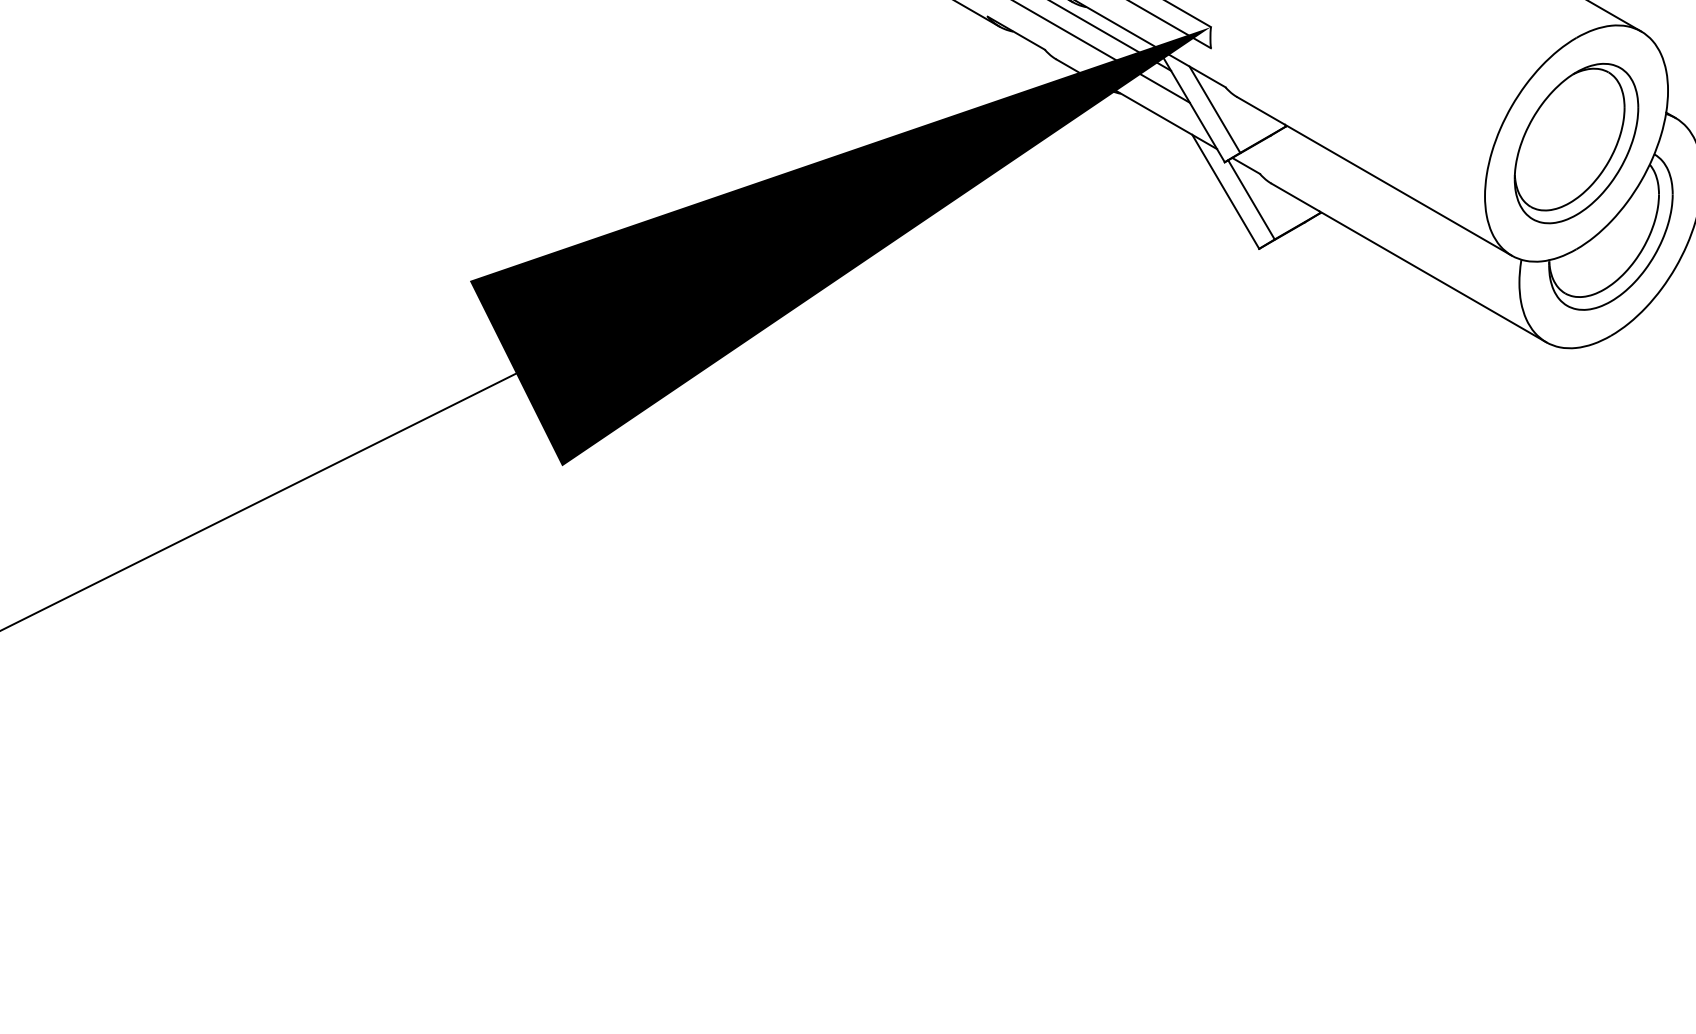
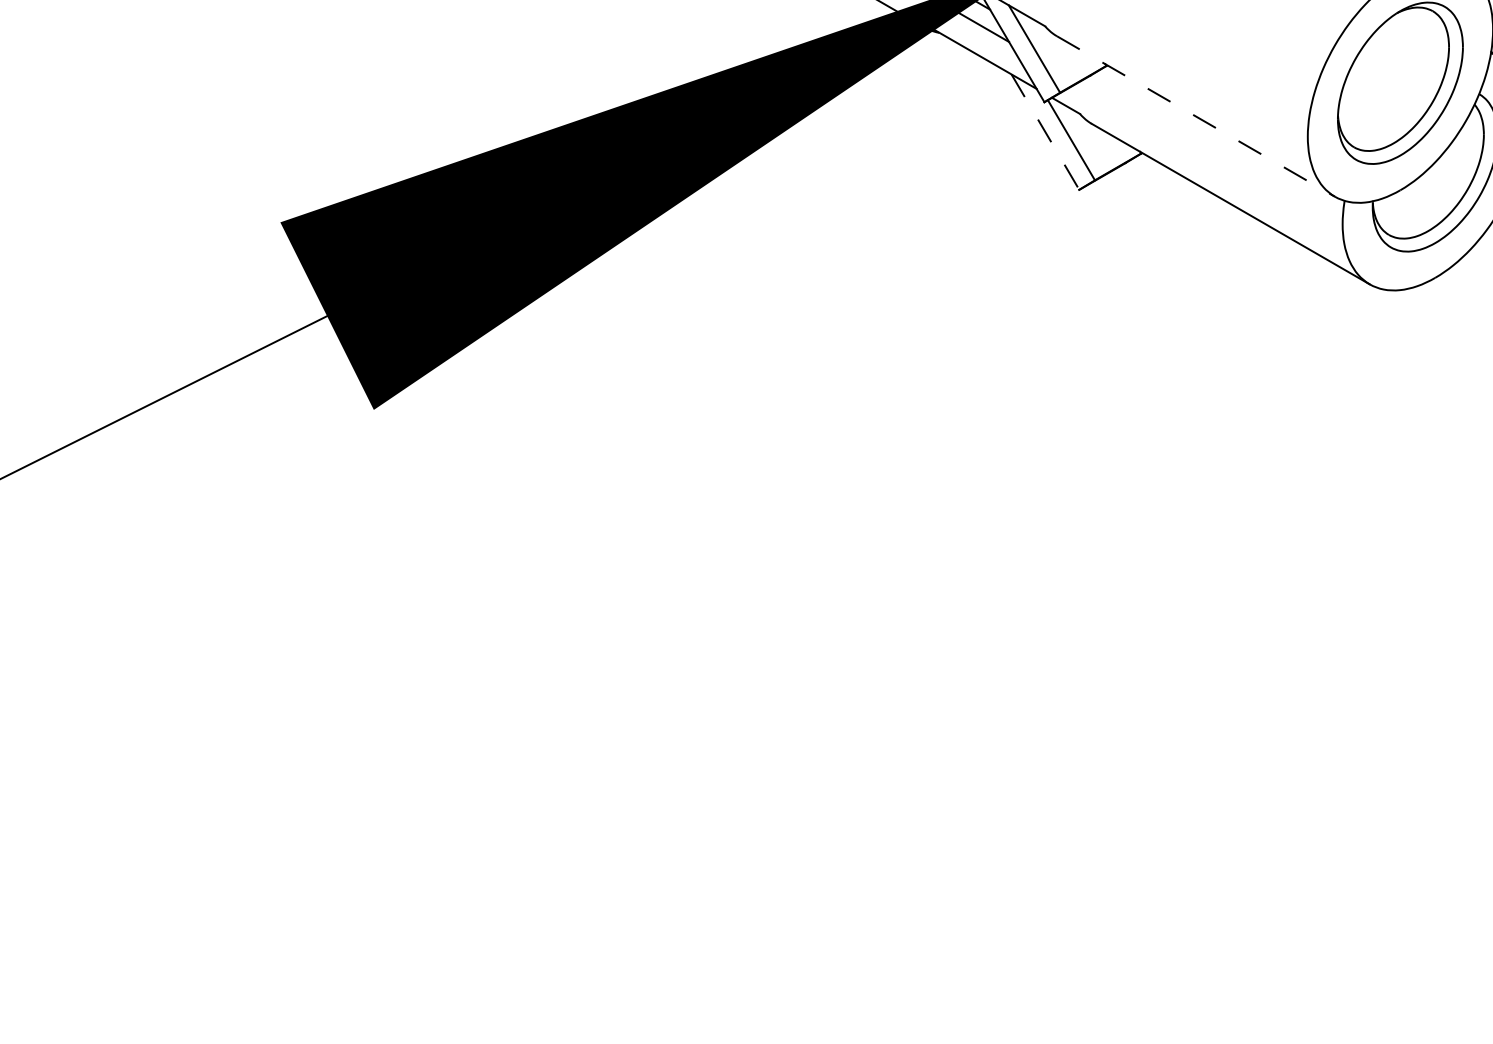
line: (1374, 176) -> (1195, 116), solid -> dashed
line: (1226, 192) -> (1046, 132), solid -> dashed

